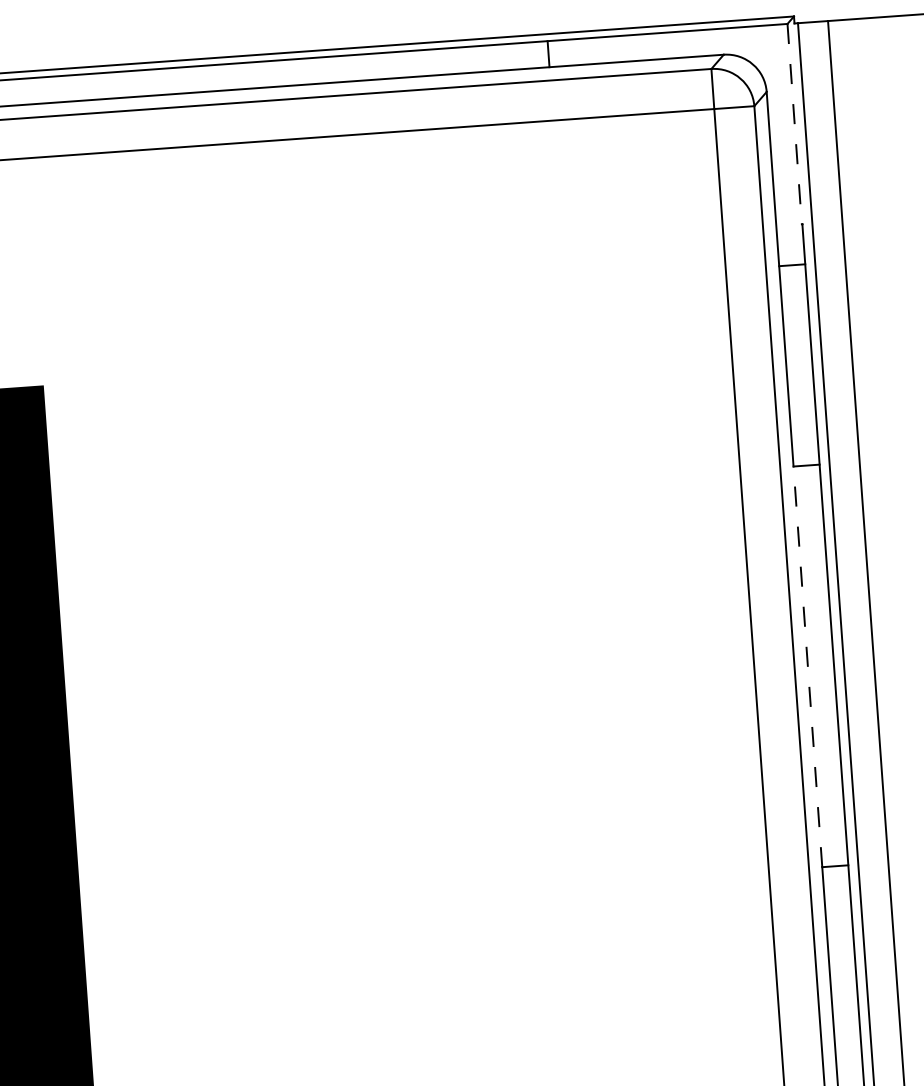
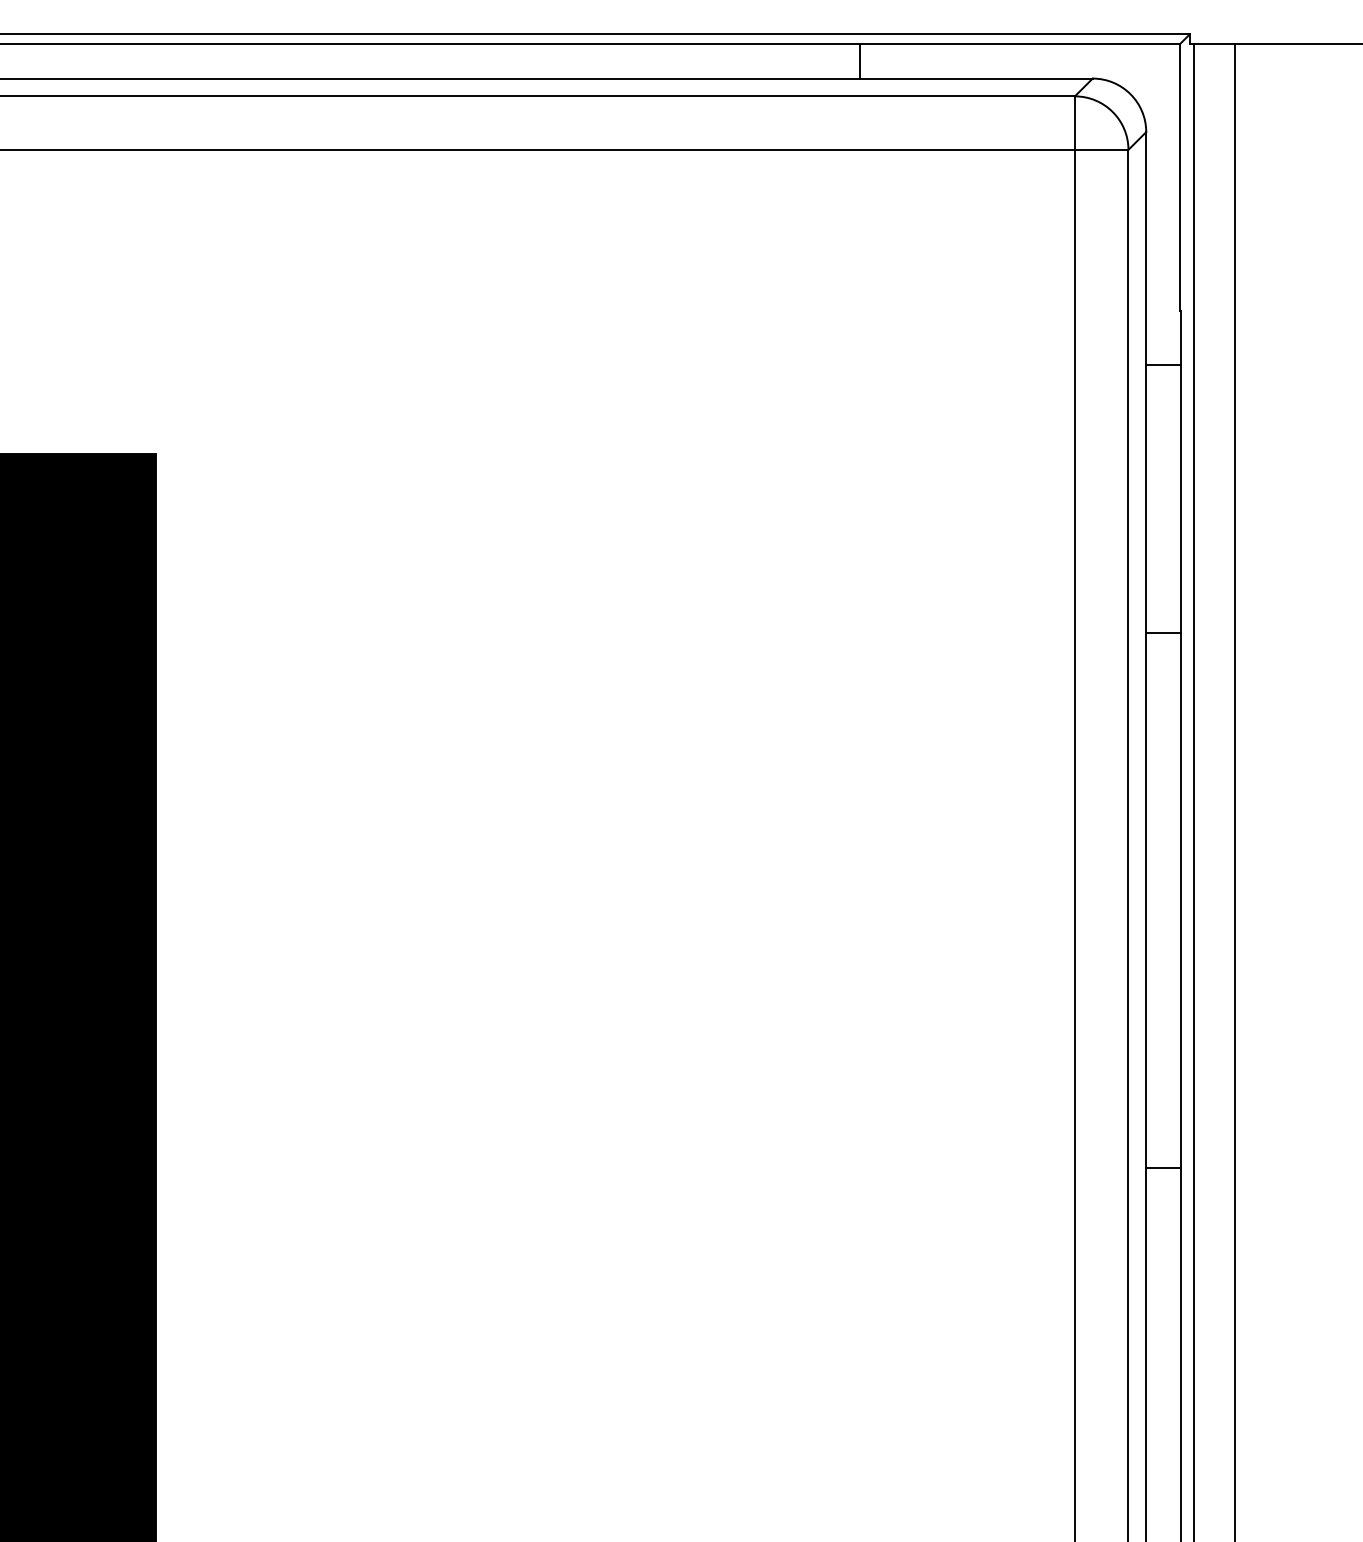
line: (794, 124) -> (1180, 177), dashed -> solid
line: (808, 667) -> (1146, 900), dashed -> solid

